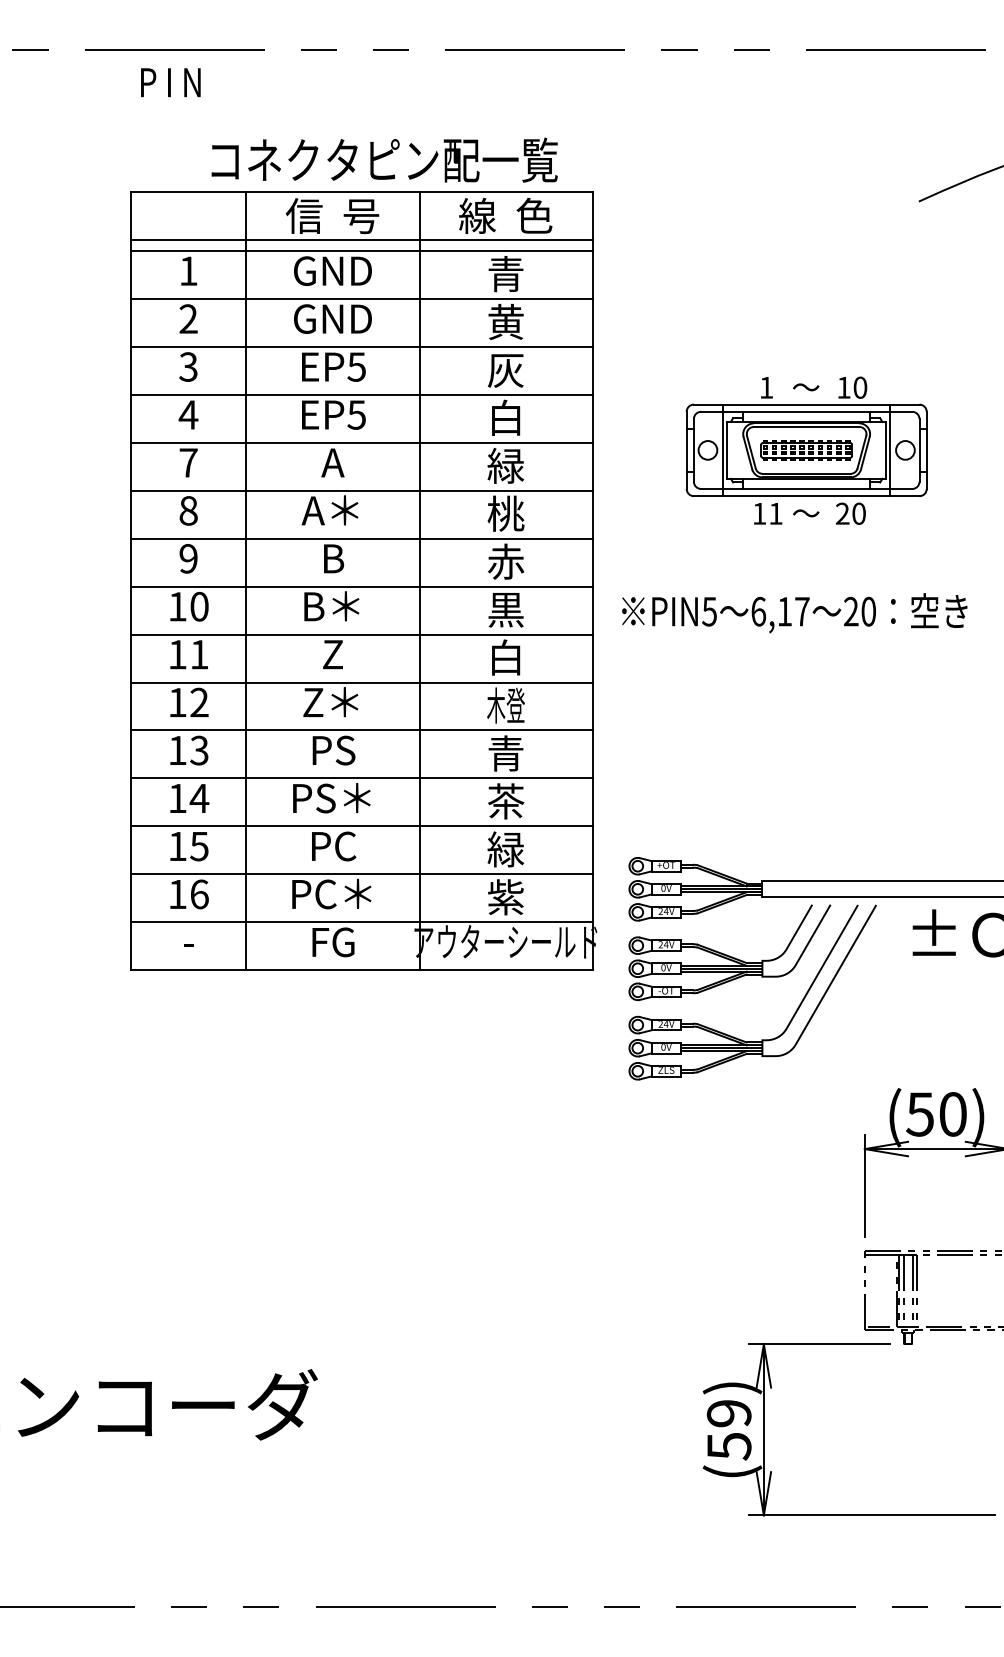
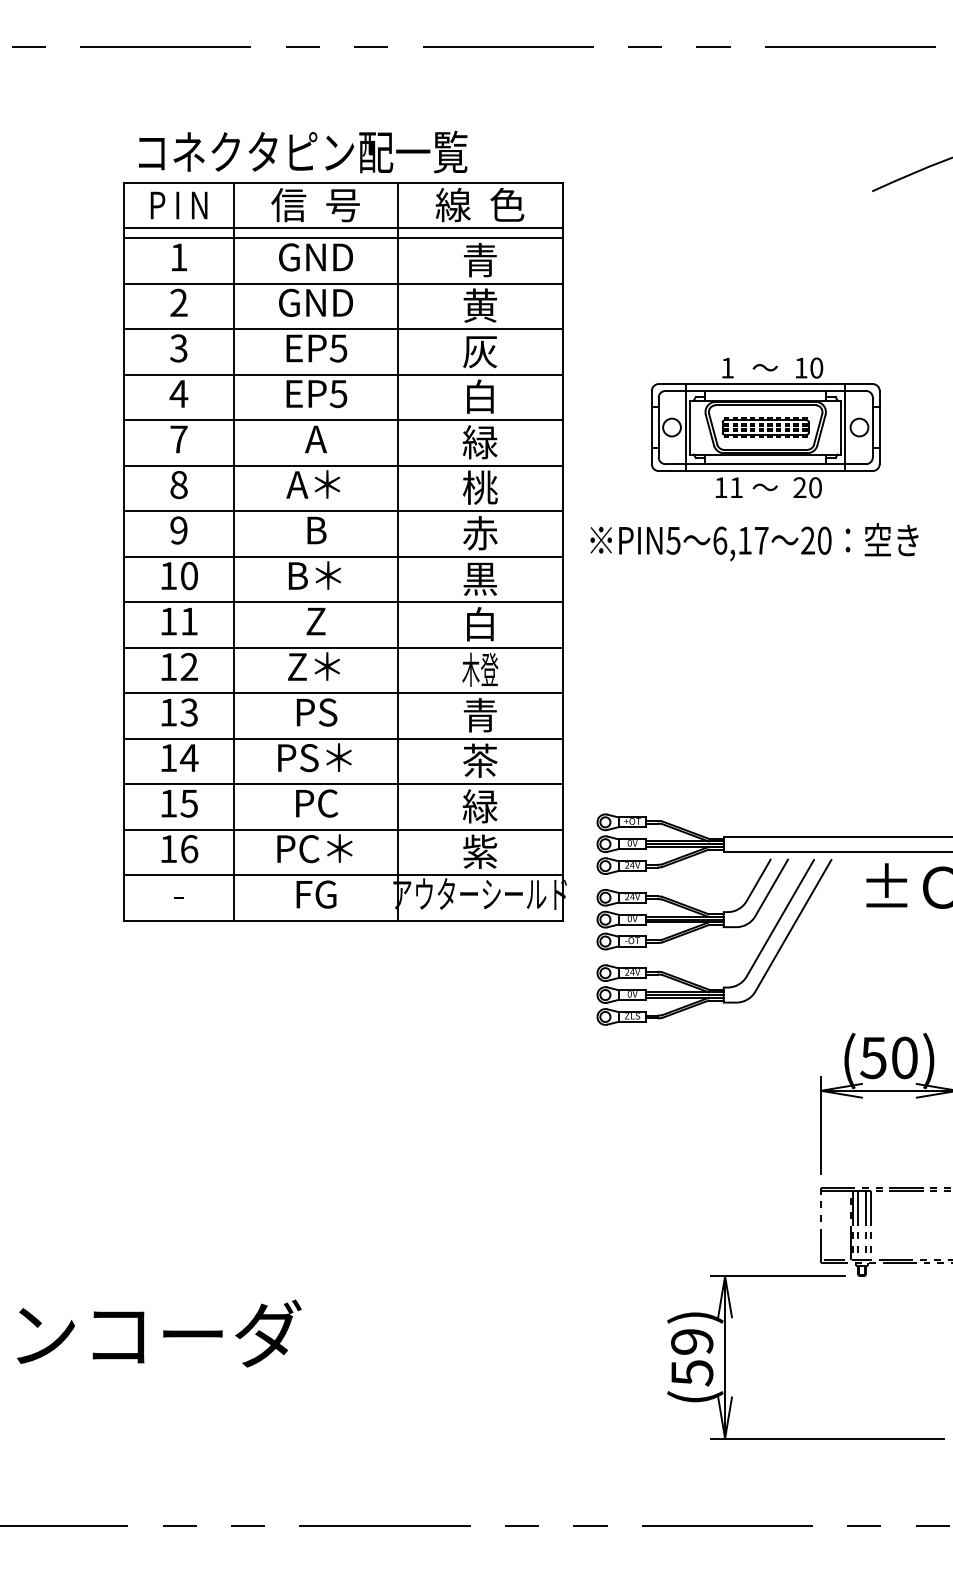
text: (170, 82) -> (178, 205), moved
text: (385, 159) -> (303, 151), moved
text: (794, 613) -> (754, 542), moved

